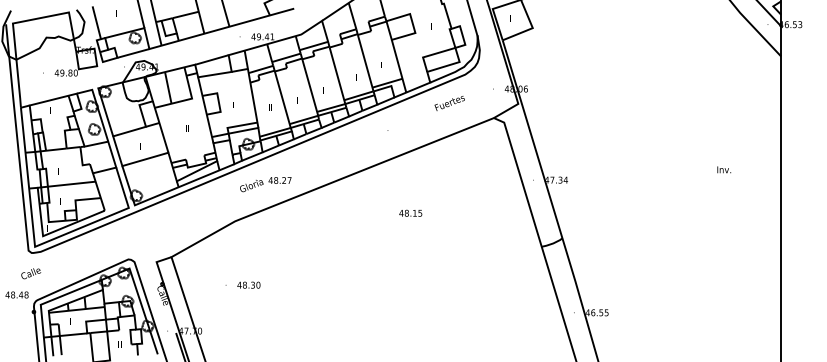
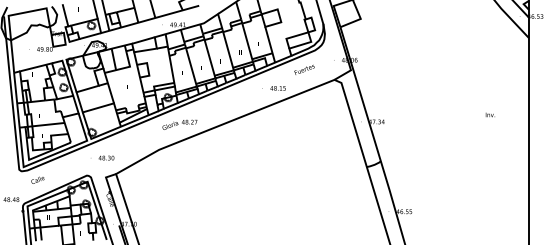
text: (409, 213) -> (277, 88), moved
text: (30, 272) -> (37, 179), moved
text: (242, 284) -> (102, 157), moved

